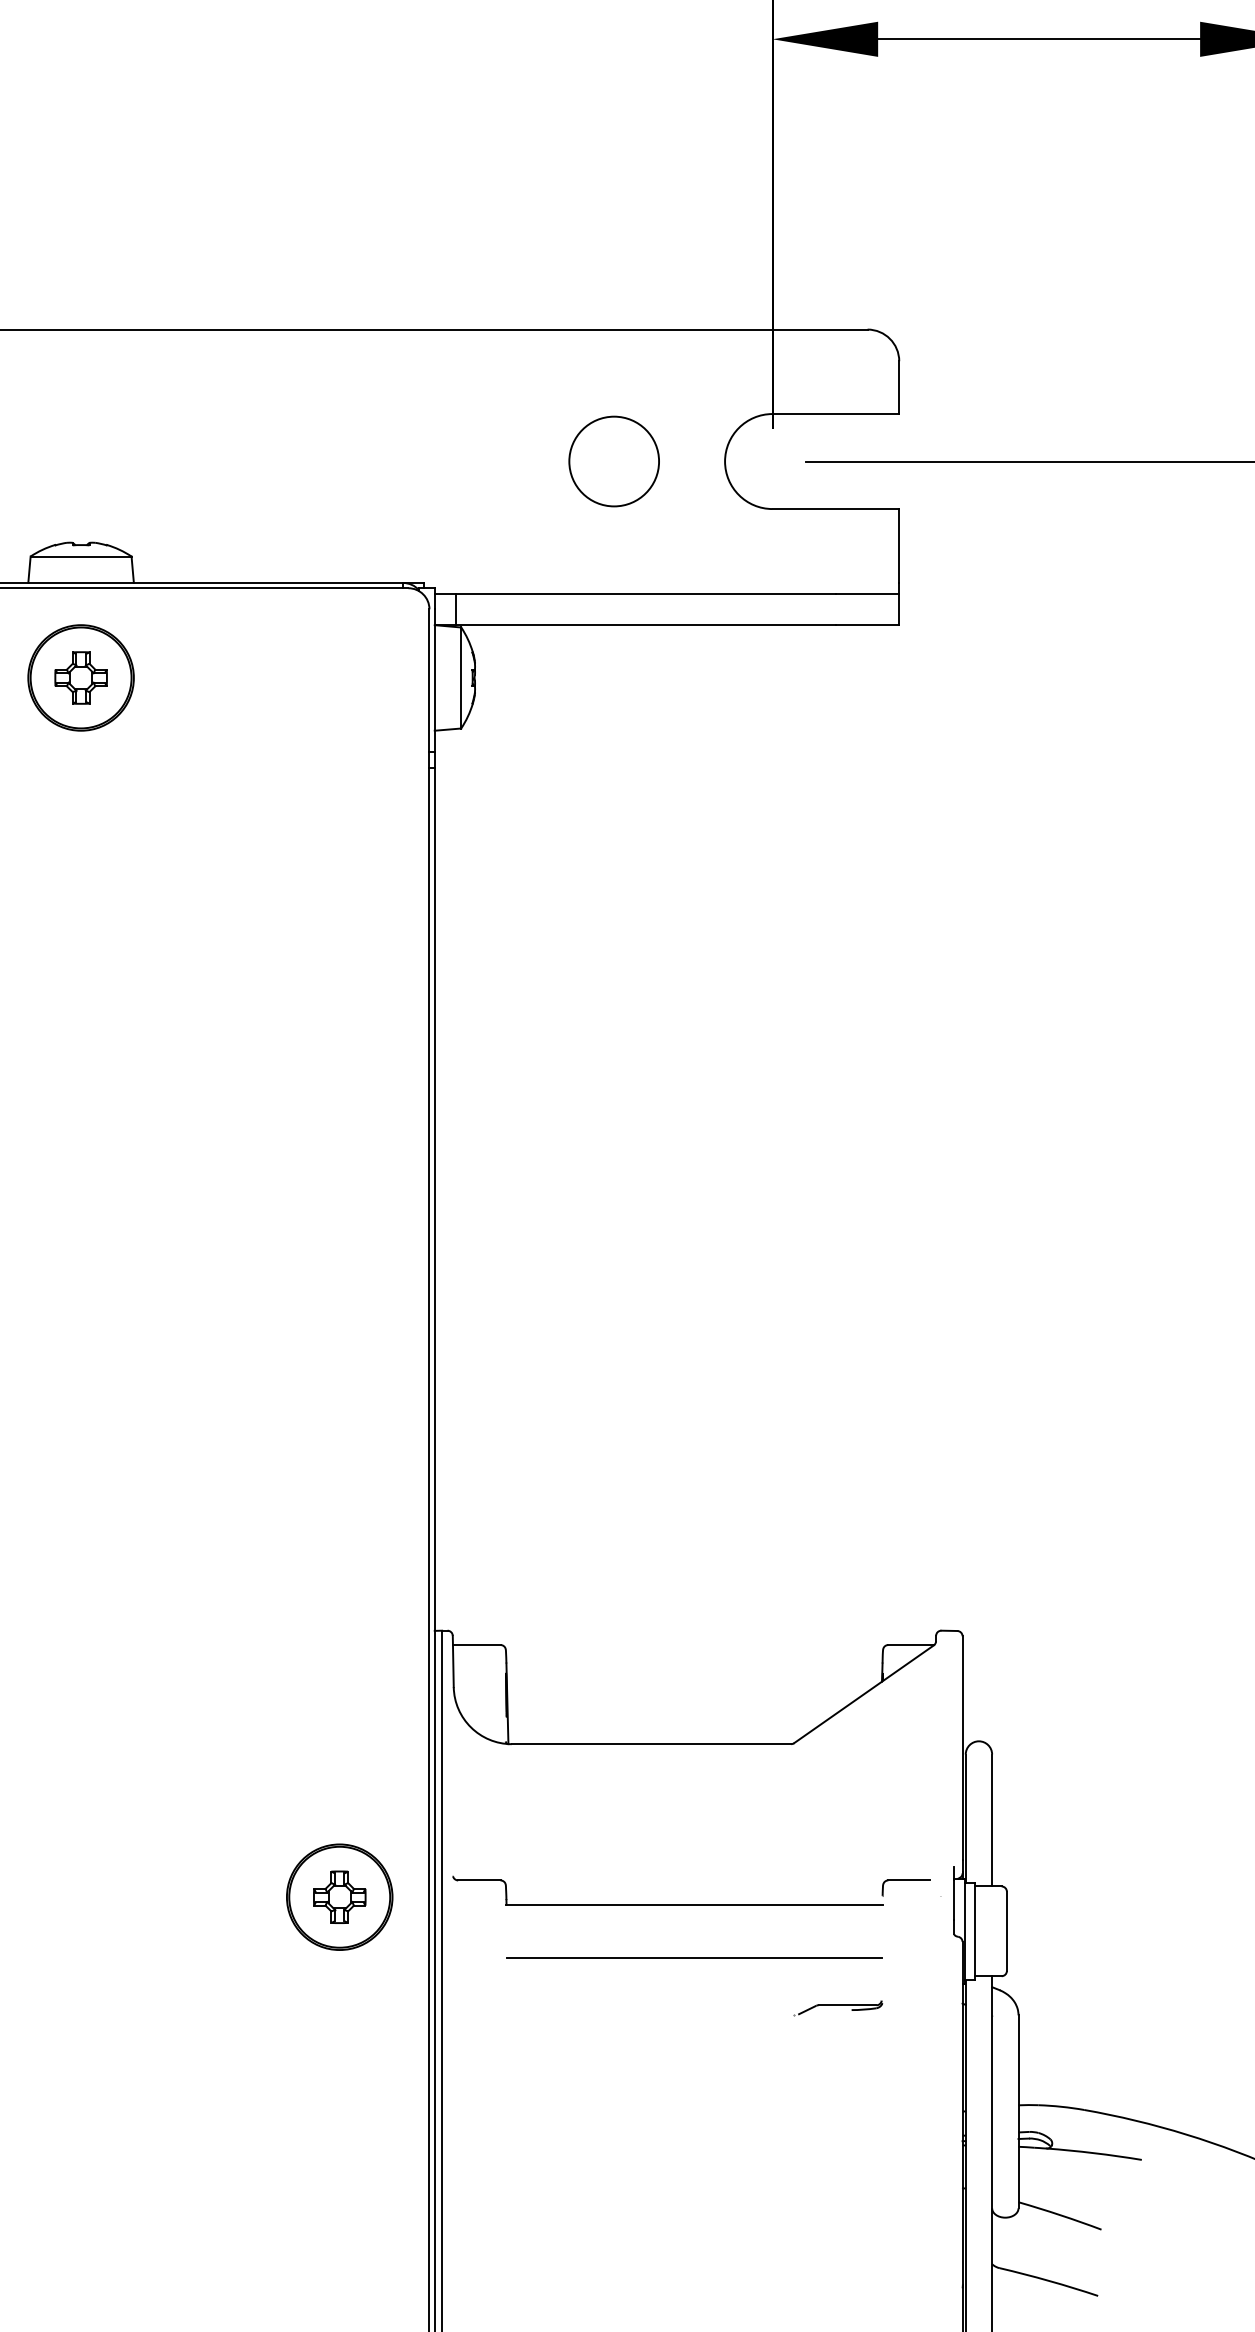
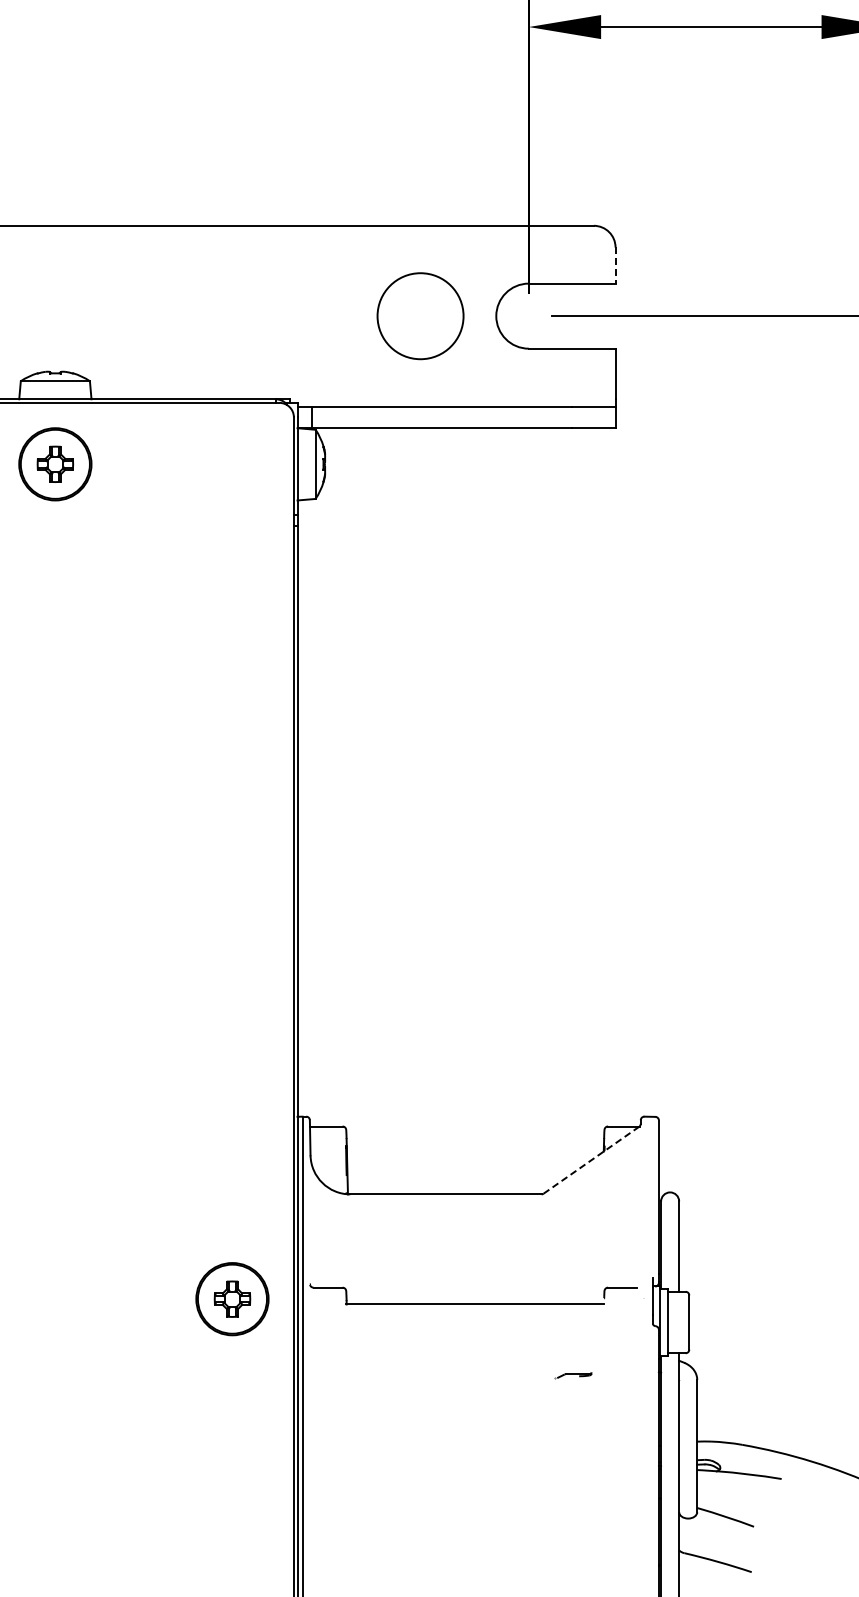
line: (899, 389) -> (615, 266), solid -> dashed
circle: (612, 460) -> (419, 315), size x1.4
line: (864, 1693) -> (591, 1159), solid -> dashed
line: (693, 1957) -> (474, 1340), removed
part: (837, 2008) -> (573, 1375), size x0.6

